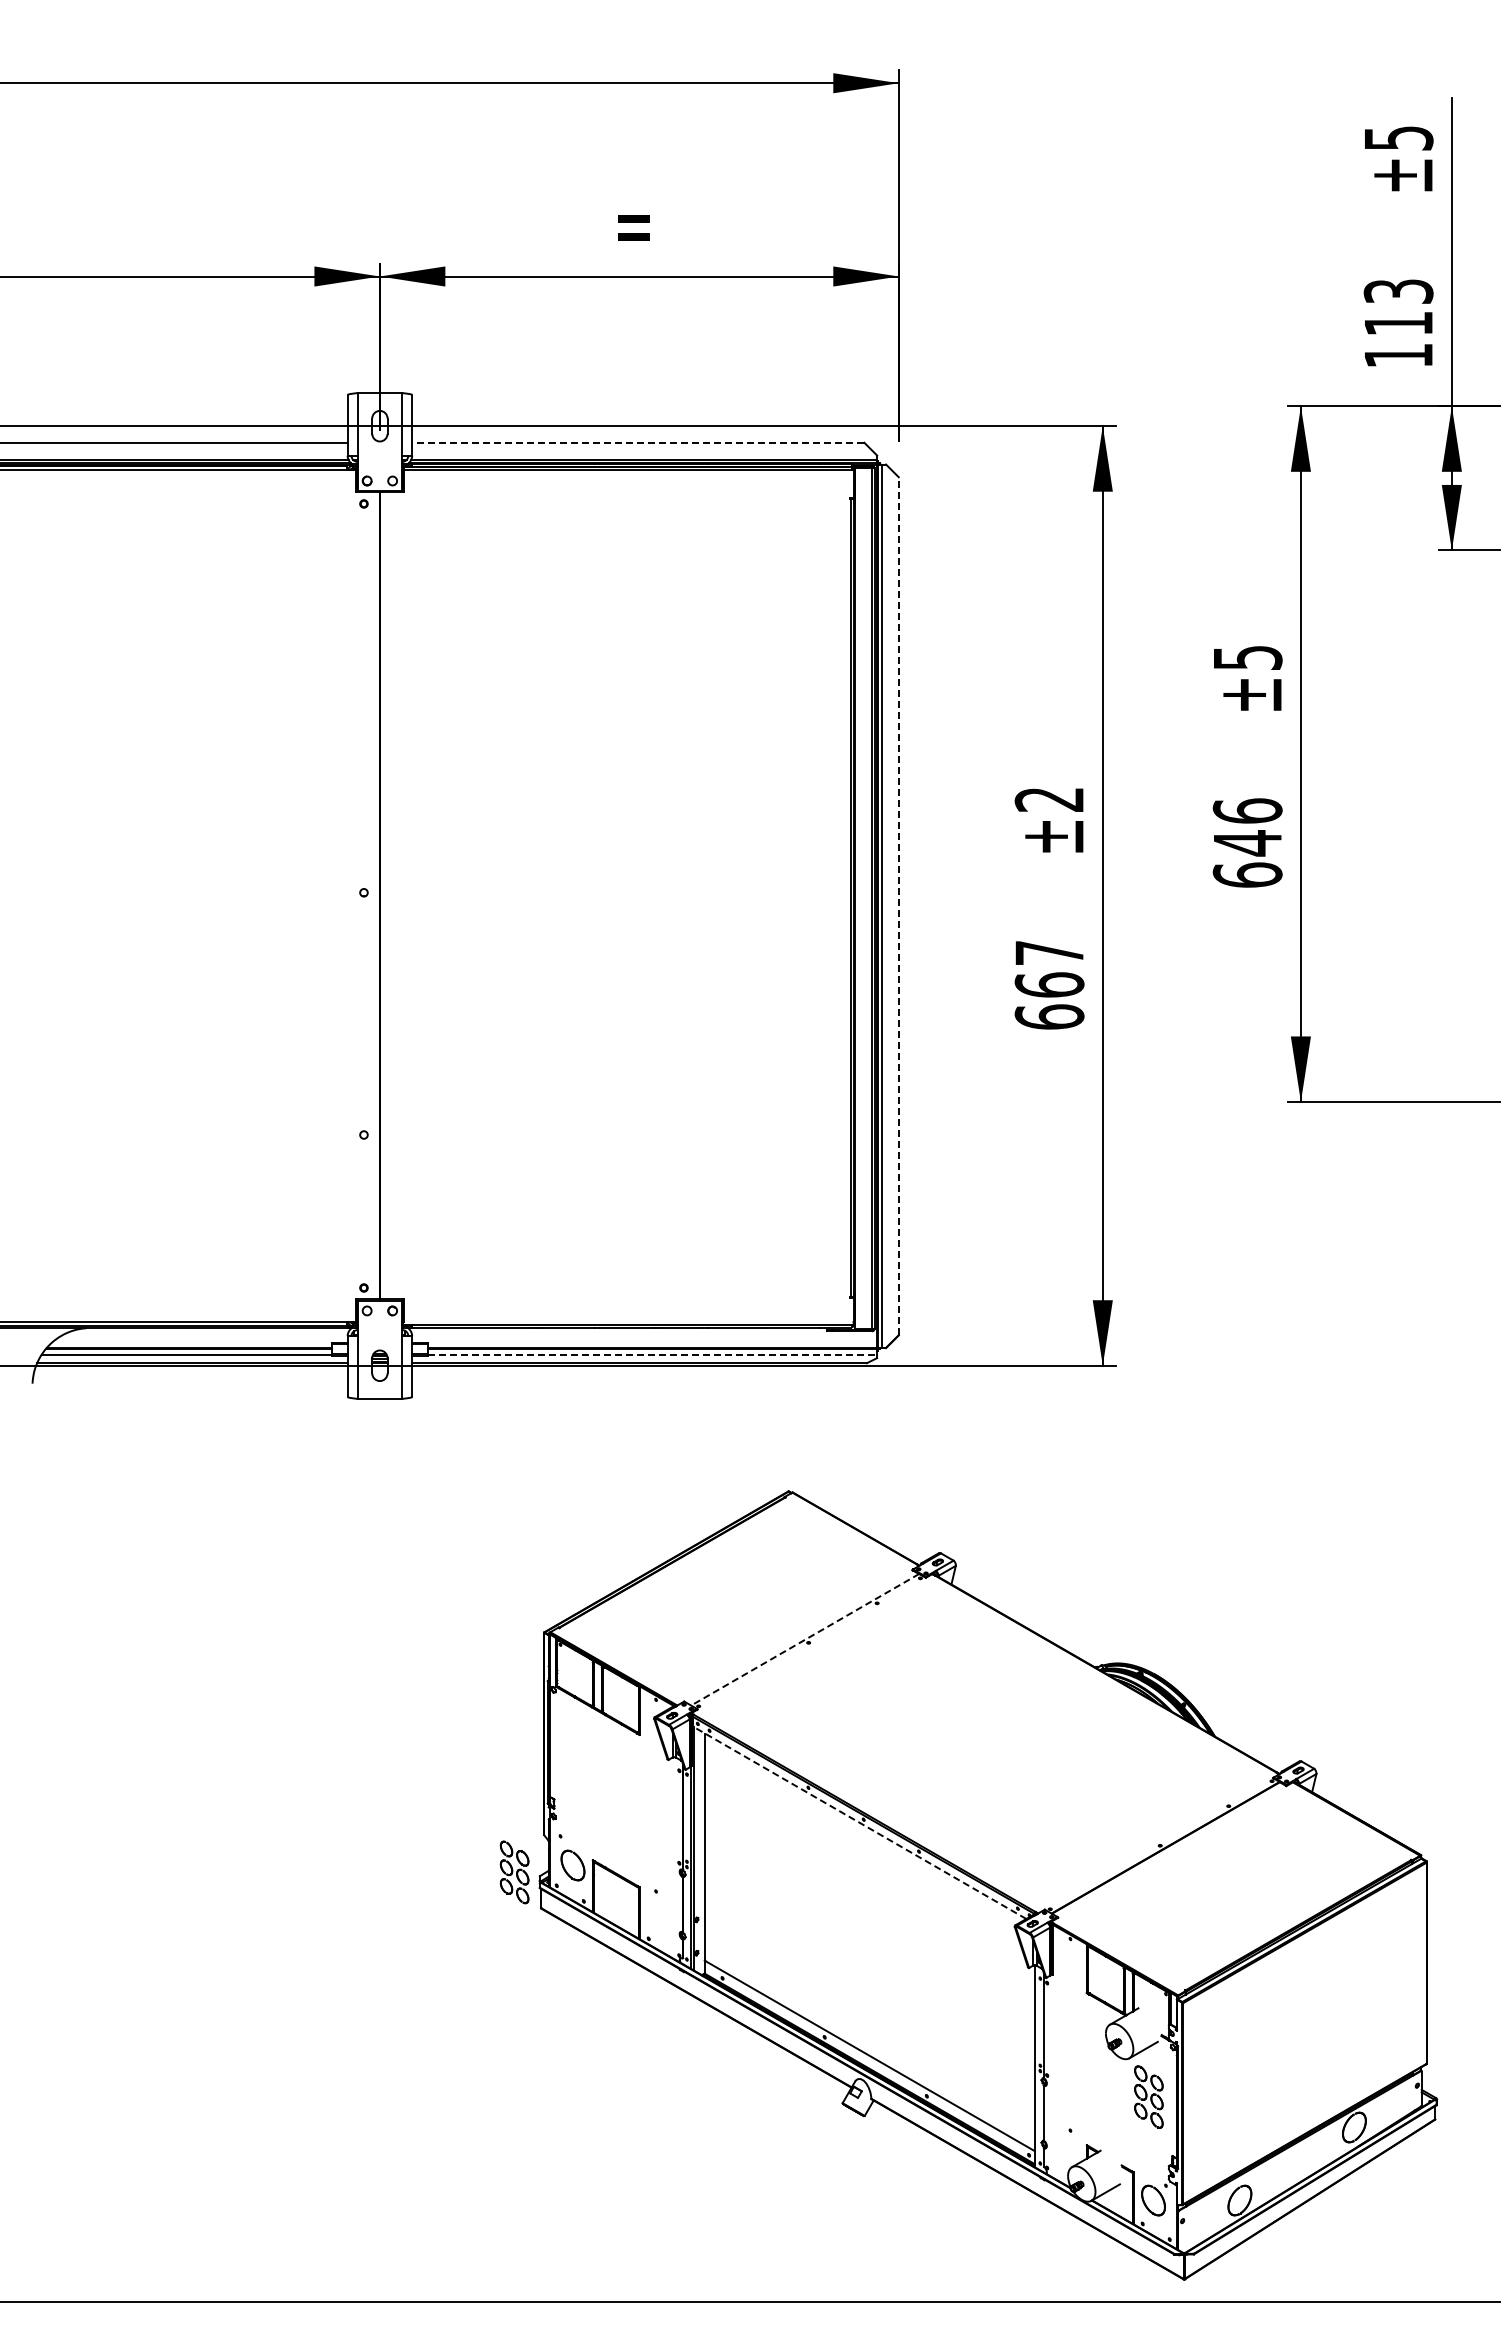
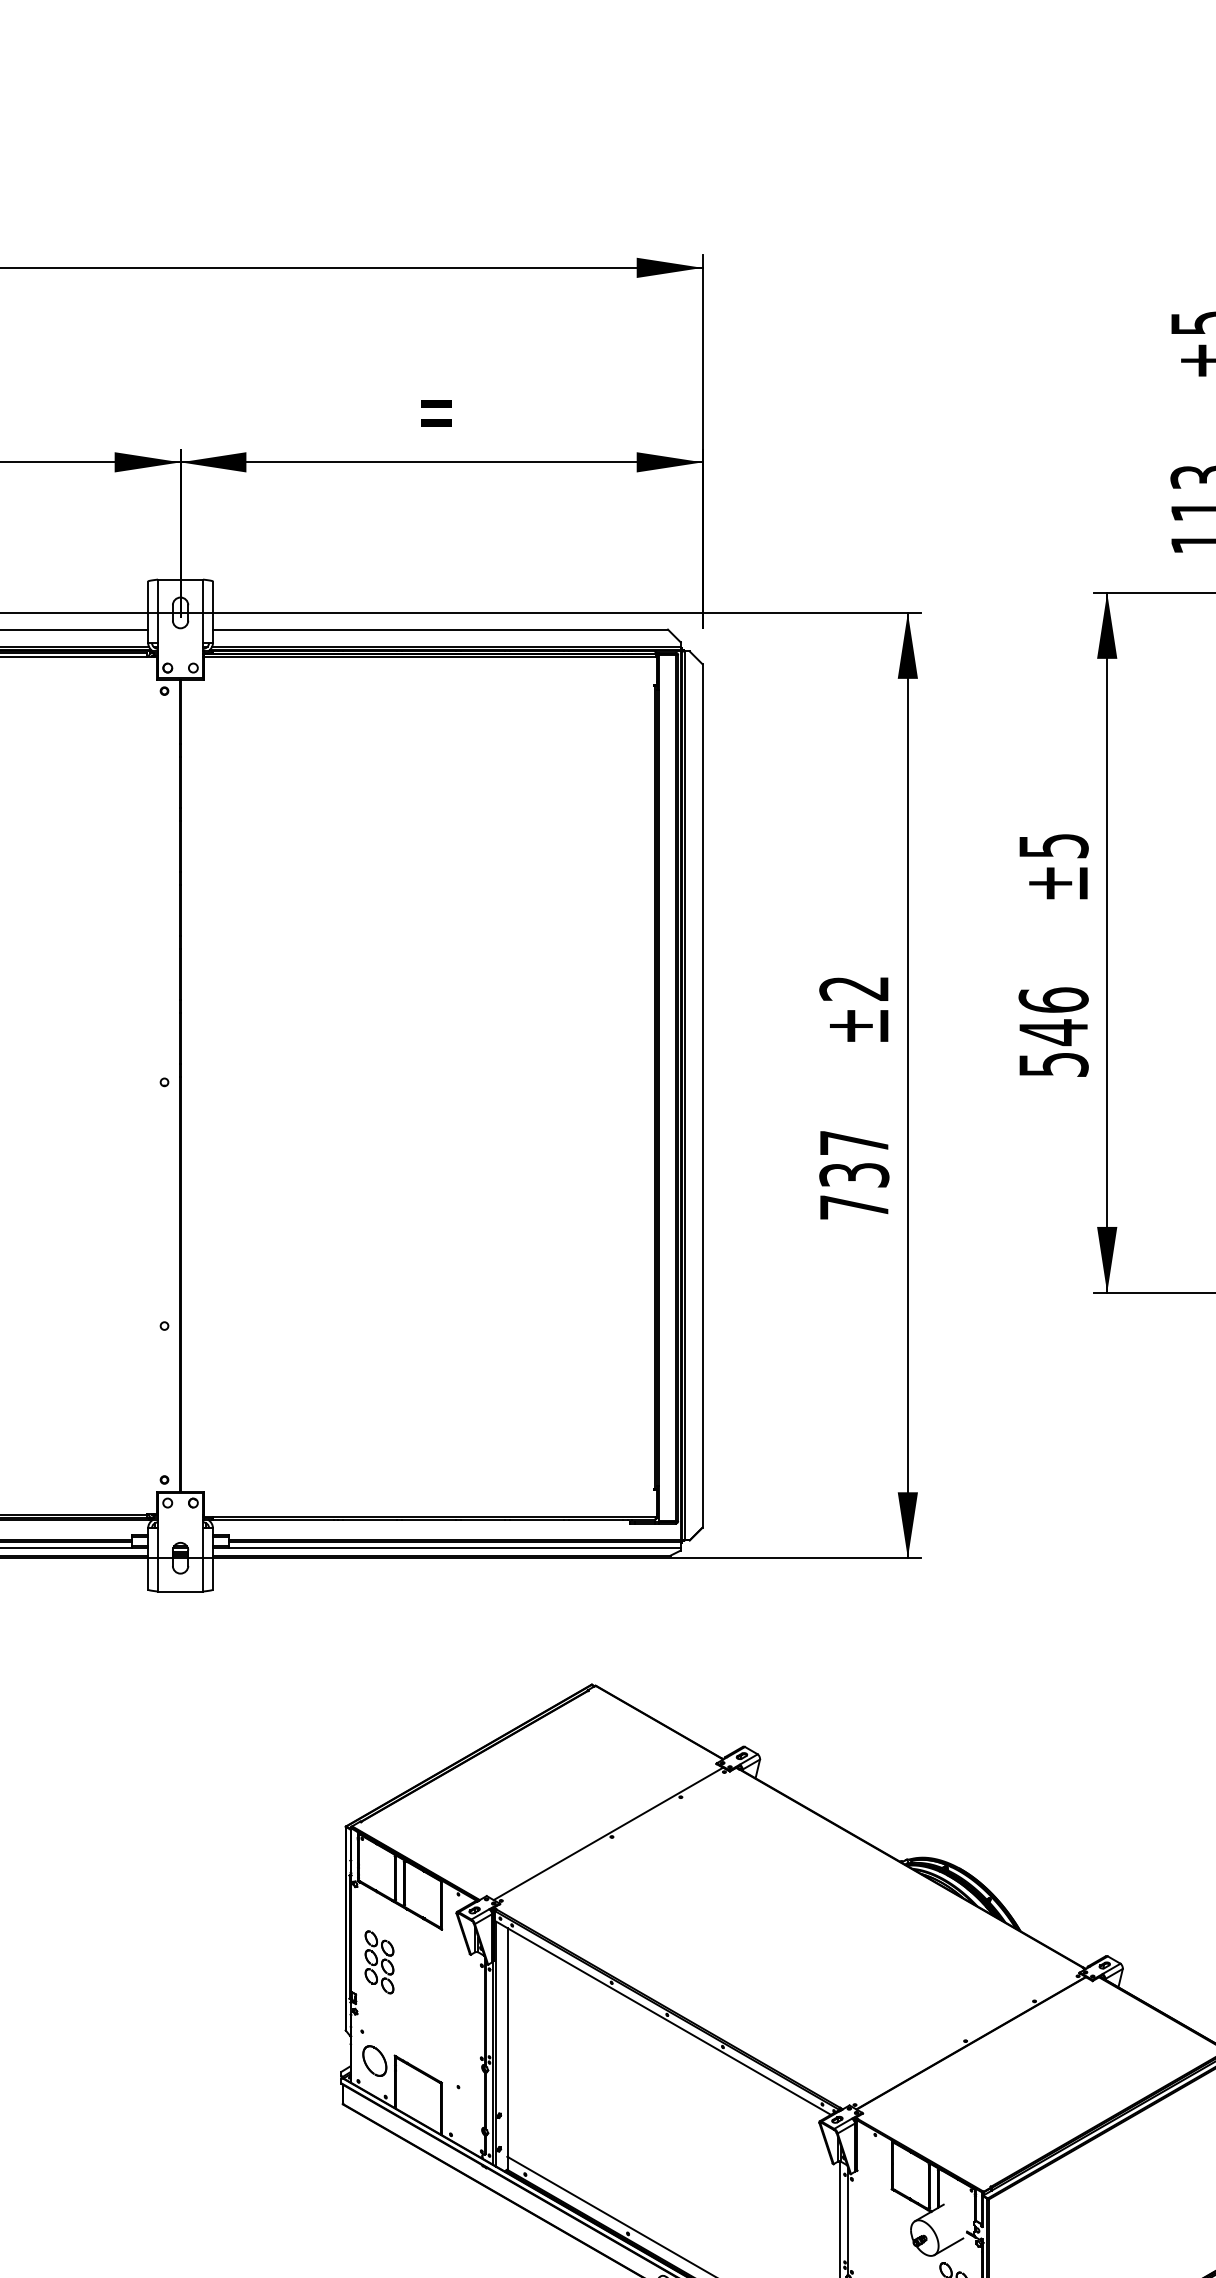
line: (637, 442) -> (439, 629), dashed -> solid
text: (1247, 874) -> (1053, 1063), 646 -> 546
line: (898, 905) -> (702, 1095), dashed -> solid
text: (1049, 1000) -> (854, 1190), 667 -> 737
line: (652, 1355) -> (454, 1547), dashed -> solid
line: (805, 1639) -> (608, 1833), dashed -> solid
line: (859, 1822) -> (663, 2017), dashed -> solid
part: (514, 1872) -> (379, 1962), moved

